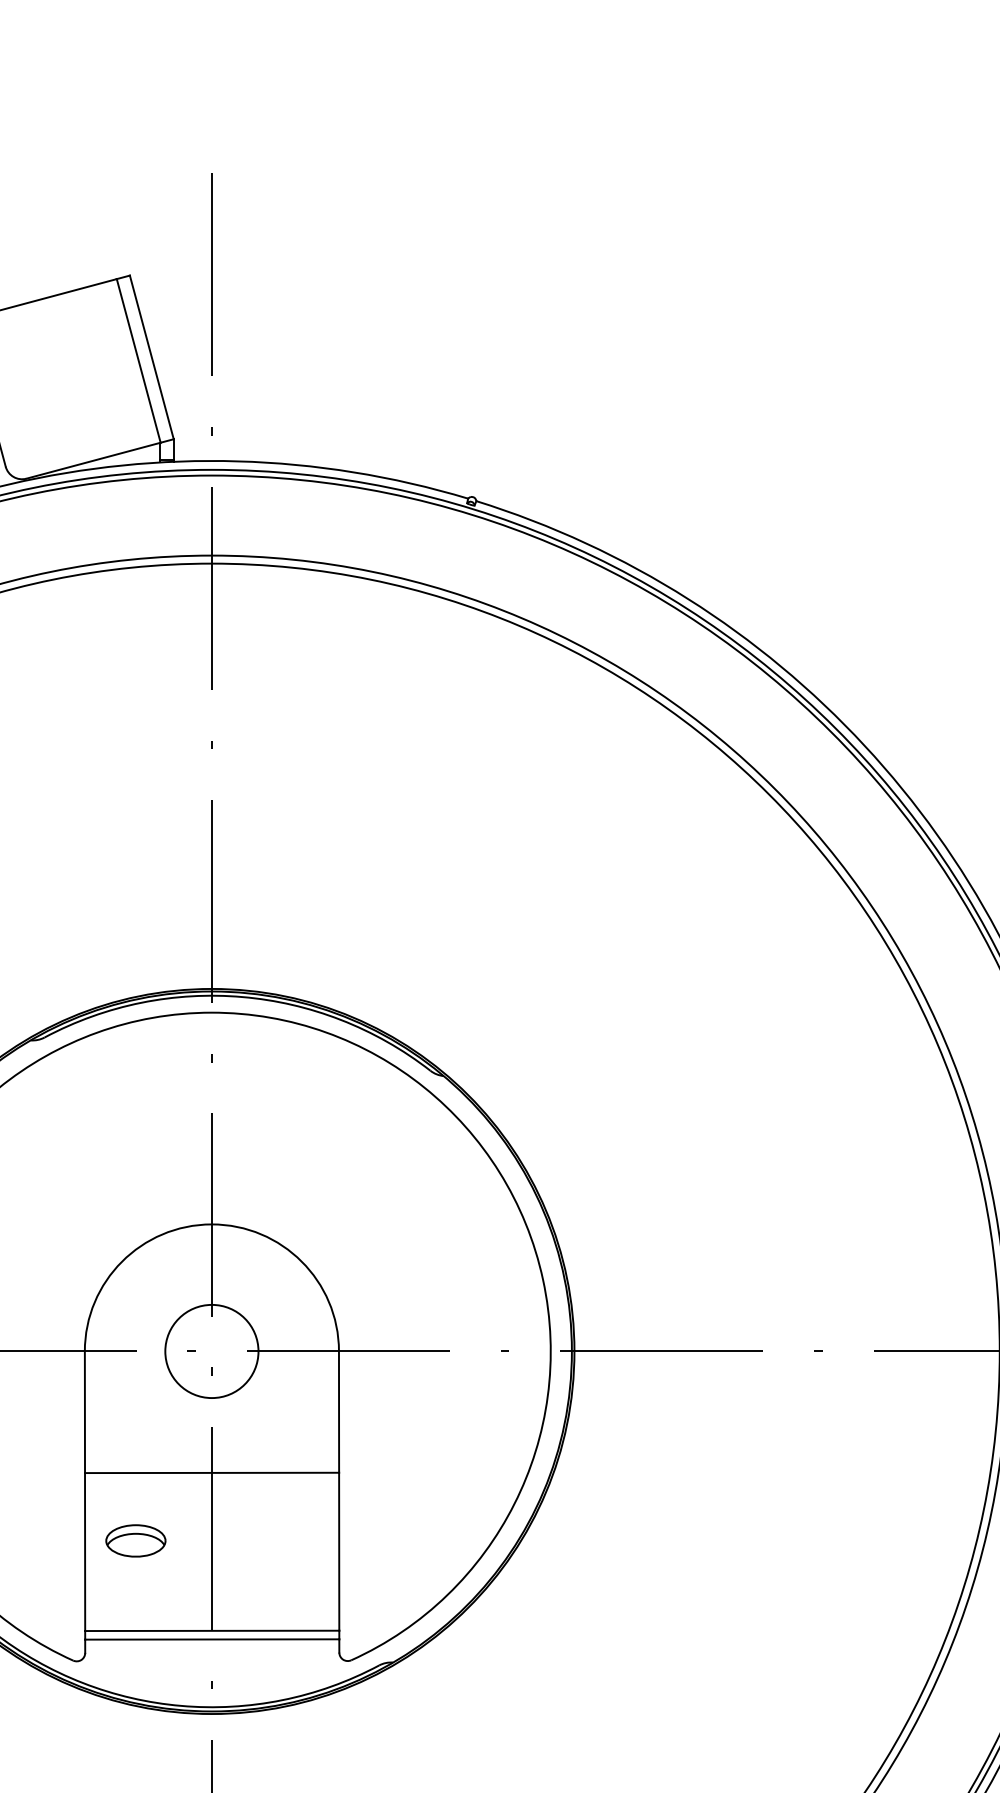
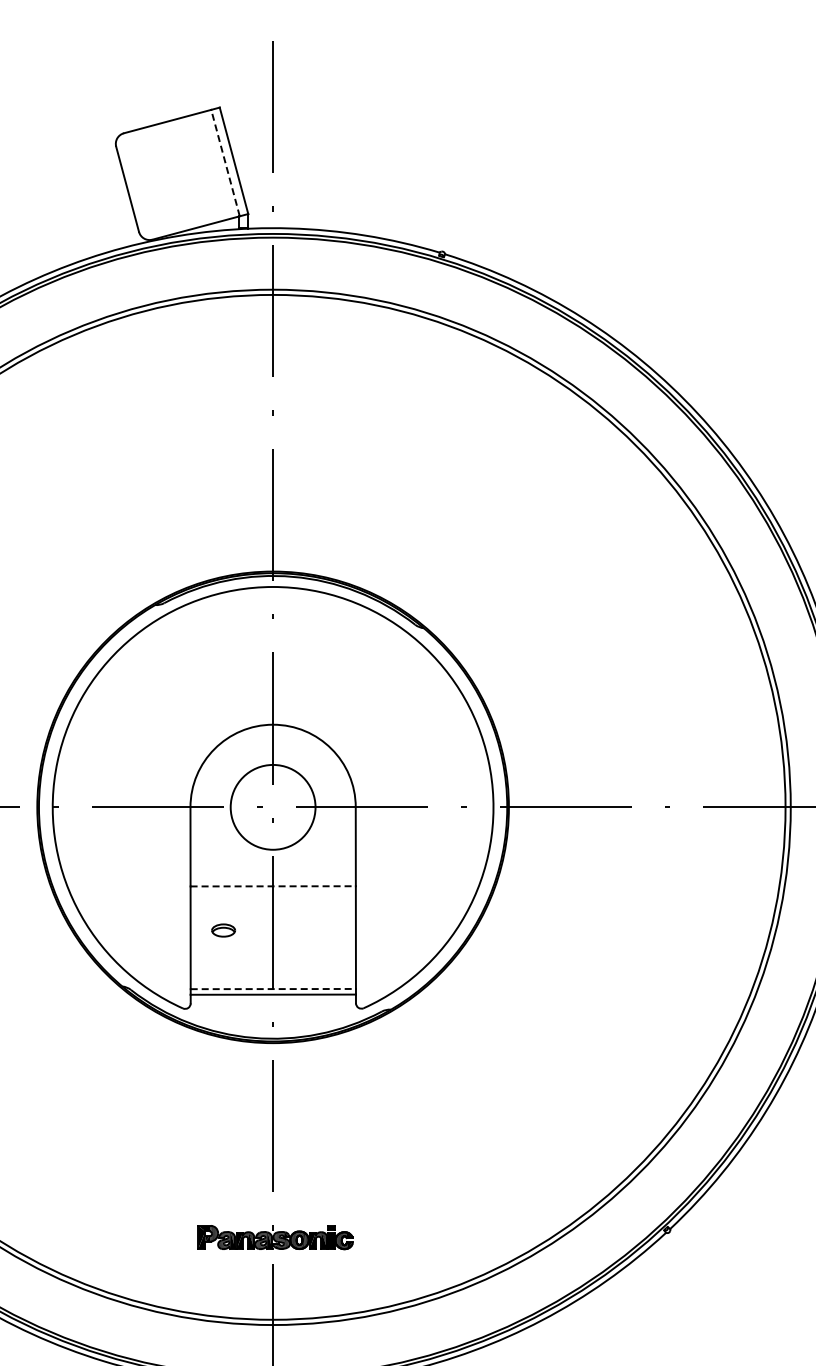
line: (138, 360) -> (225, 162), solid -> dashed
circle: (210, 1351) -> (272, 807), size x1.4
line: (212, 1473) -> (273, 886), solid -> dashed
part: (135, 1540) -> (223, 930), size x0.6
line: (212, 1631) -> (273, 989), solid -> dashed

